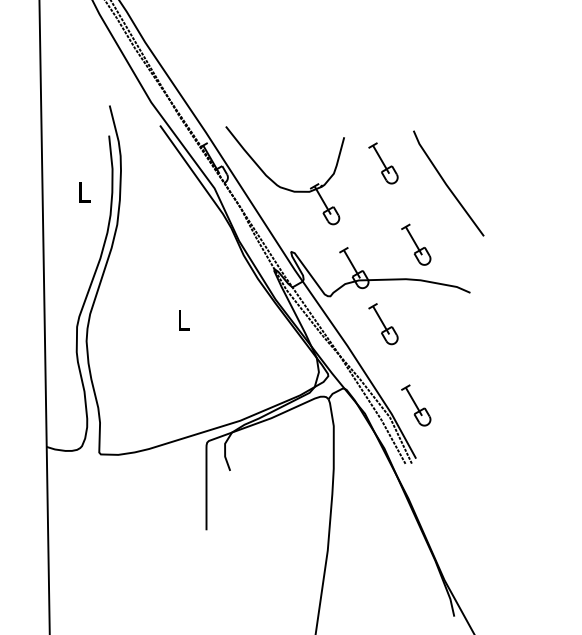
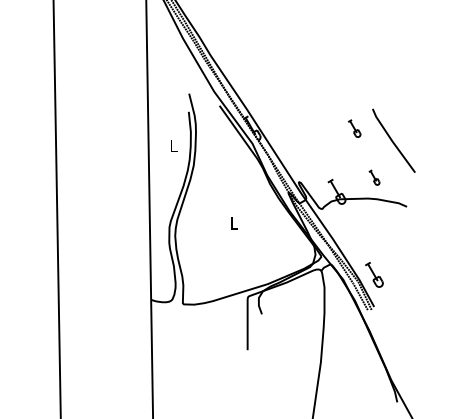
part: (383, 163) -> (354, 128), size x0.7
part: (284, 186) -> (294, 142), removed
part: (416, 244) -> (374, 177), size x0.6
part: (383, 323) -> (354, 225), removed

